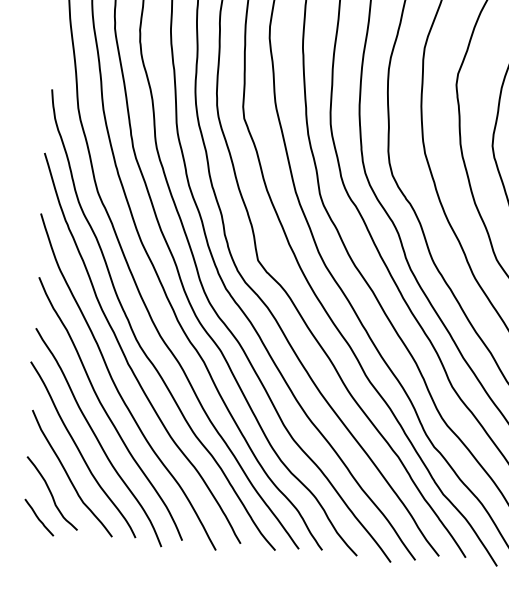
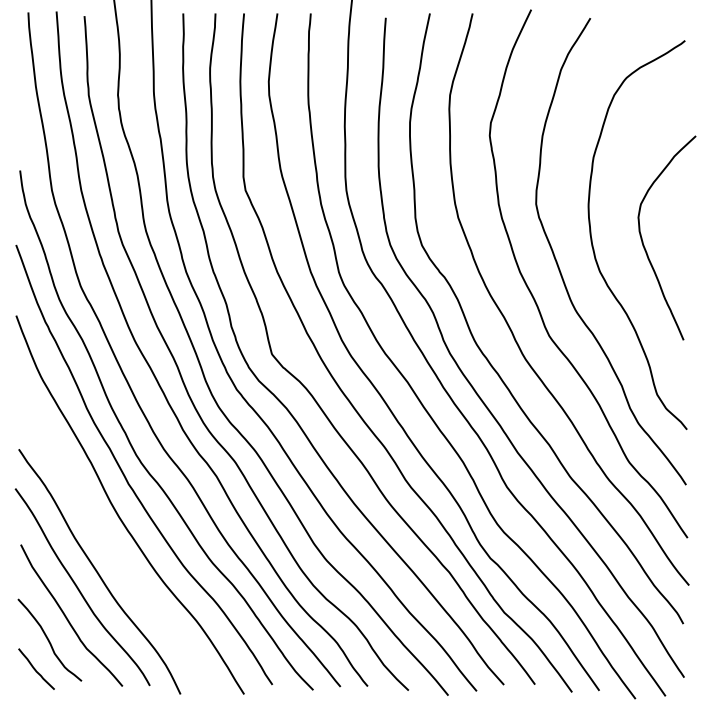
curve: (107, 412) -> (107, 541), removed

